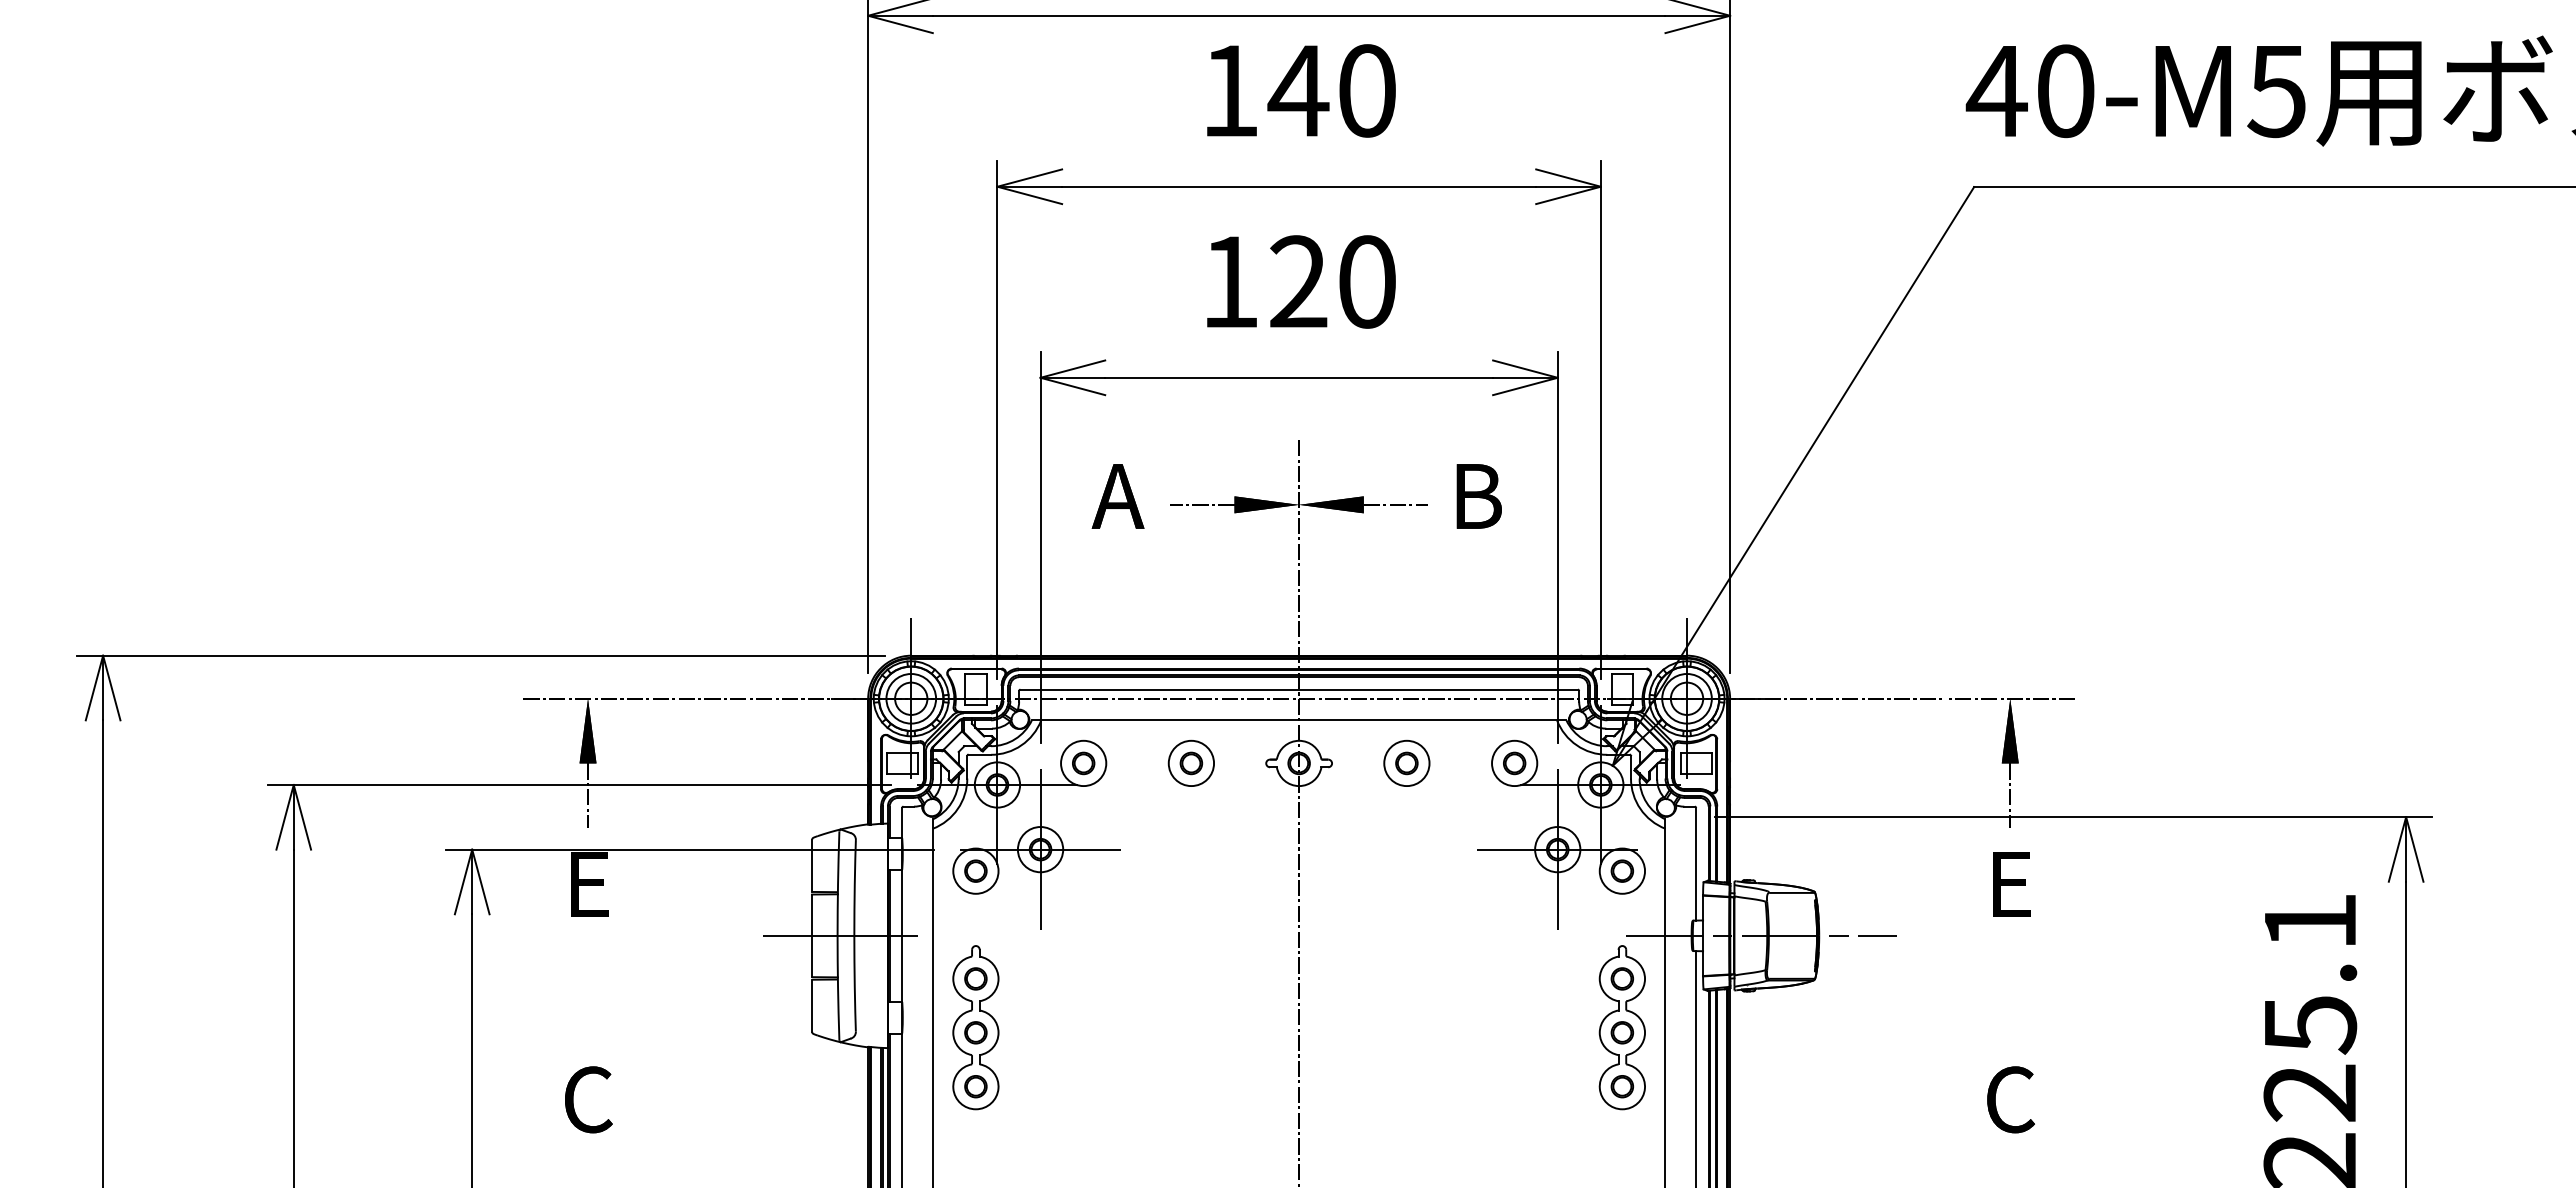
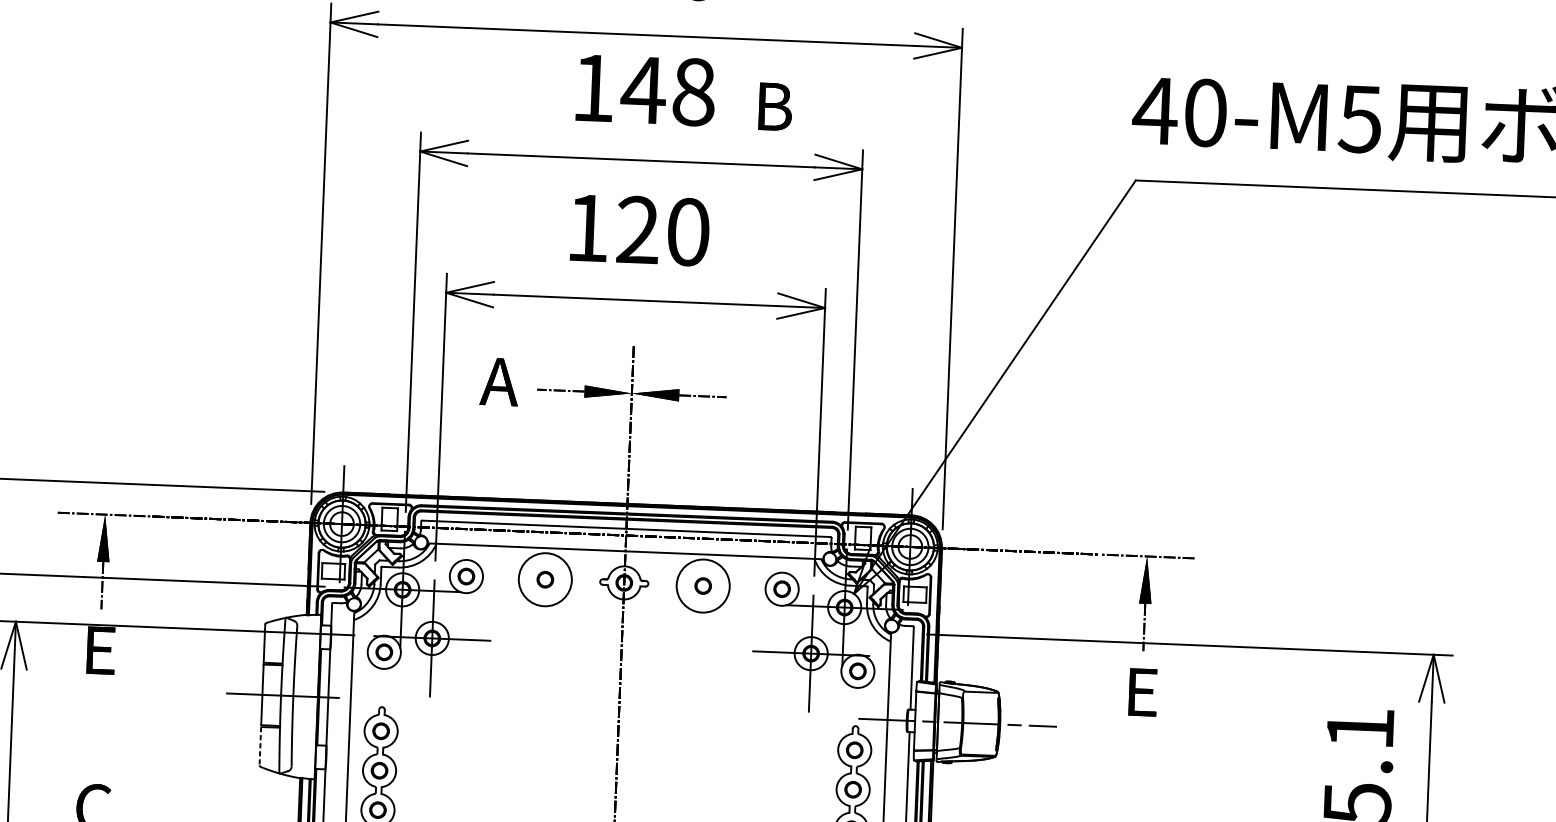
text: (1367, 90) -> (694, 91), 140 -> 148
text: (1478, 496) -> (775, 106), moved
circle: (1191, 763) -> (545, 579), size x1.6
circle: (1406, 763) -> (702, 586), size x1.6
line: (812, 1006) -> (260, 746), solid -> dashed

